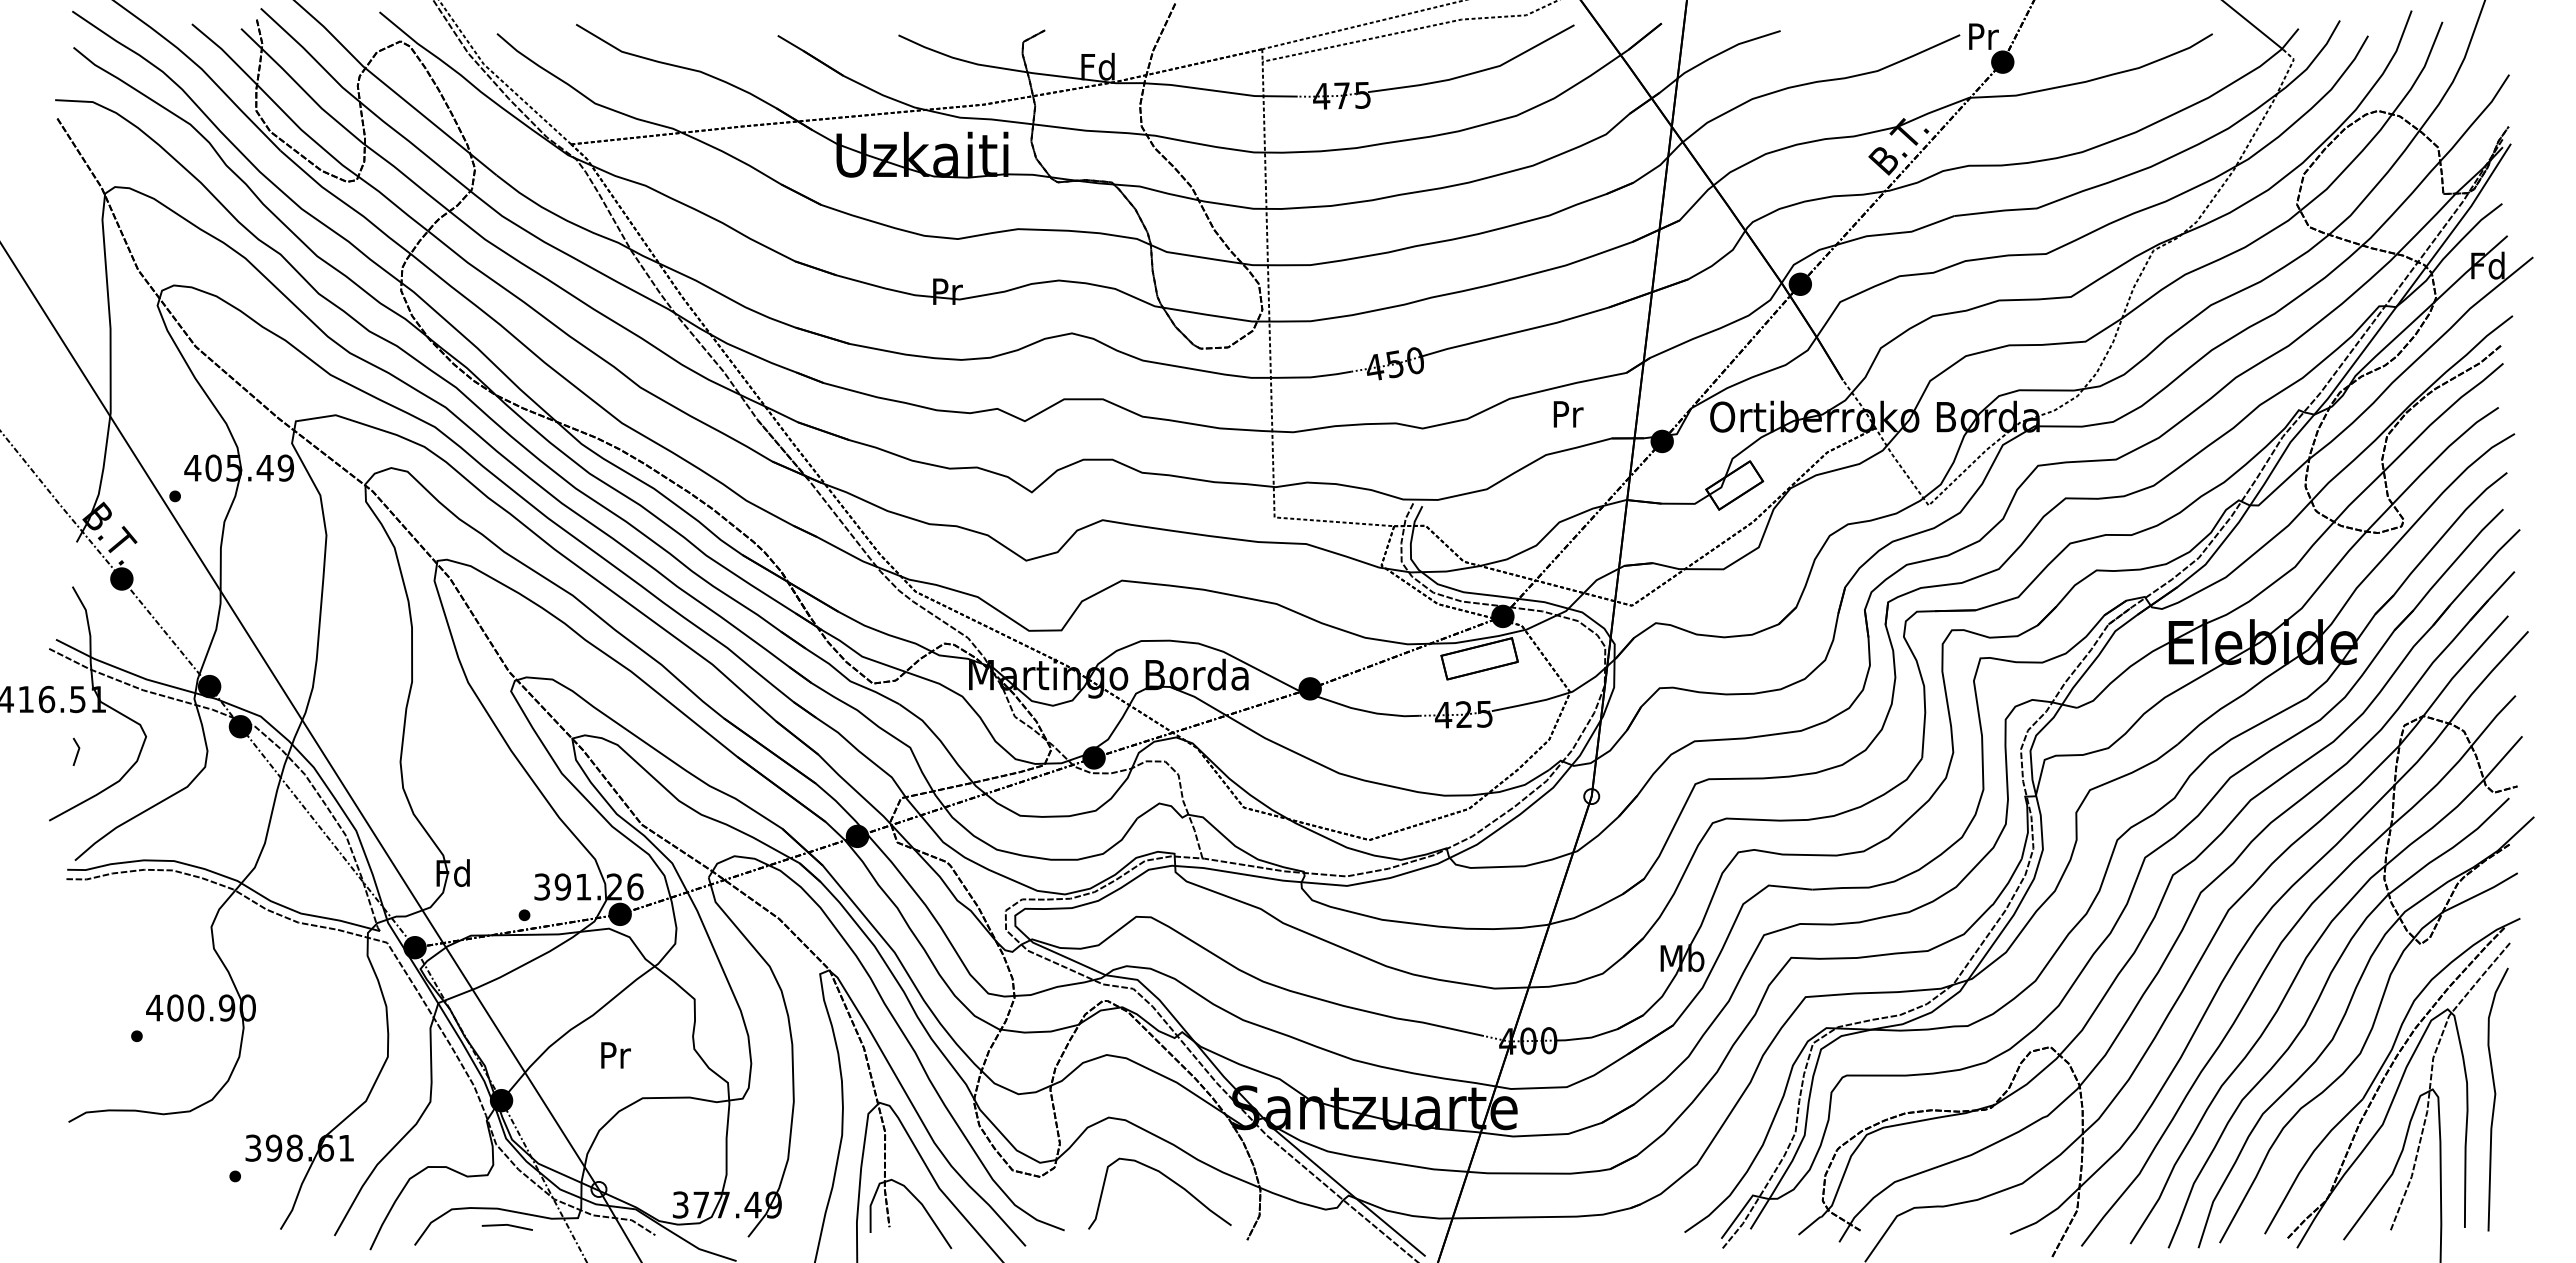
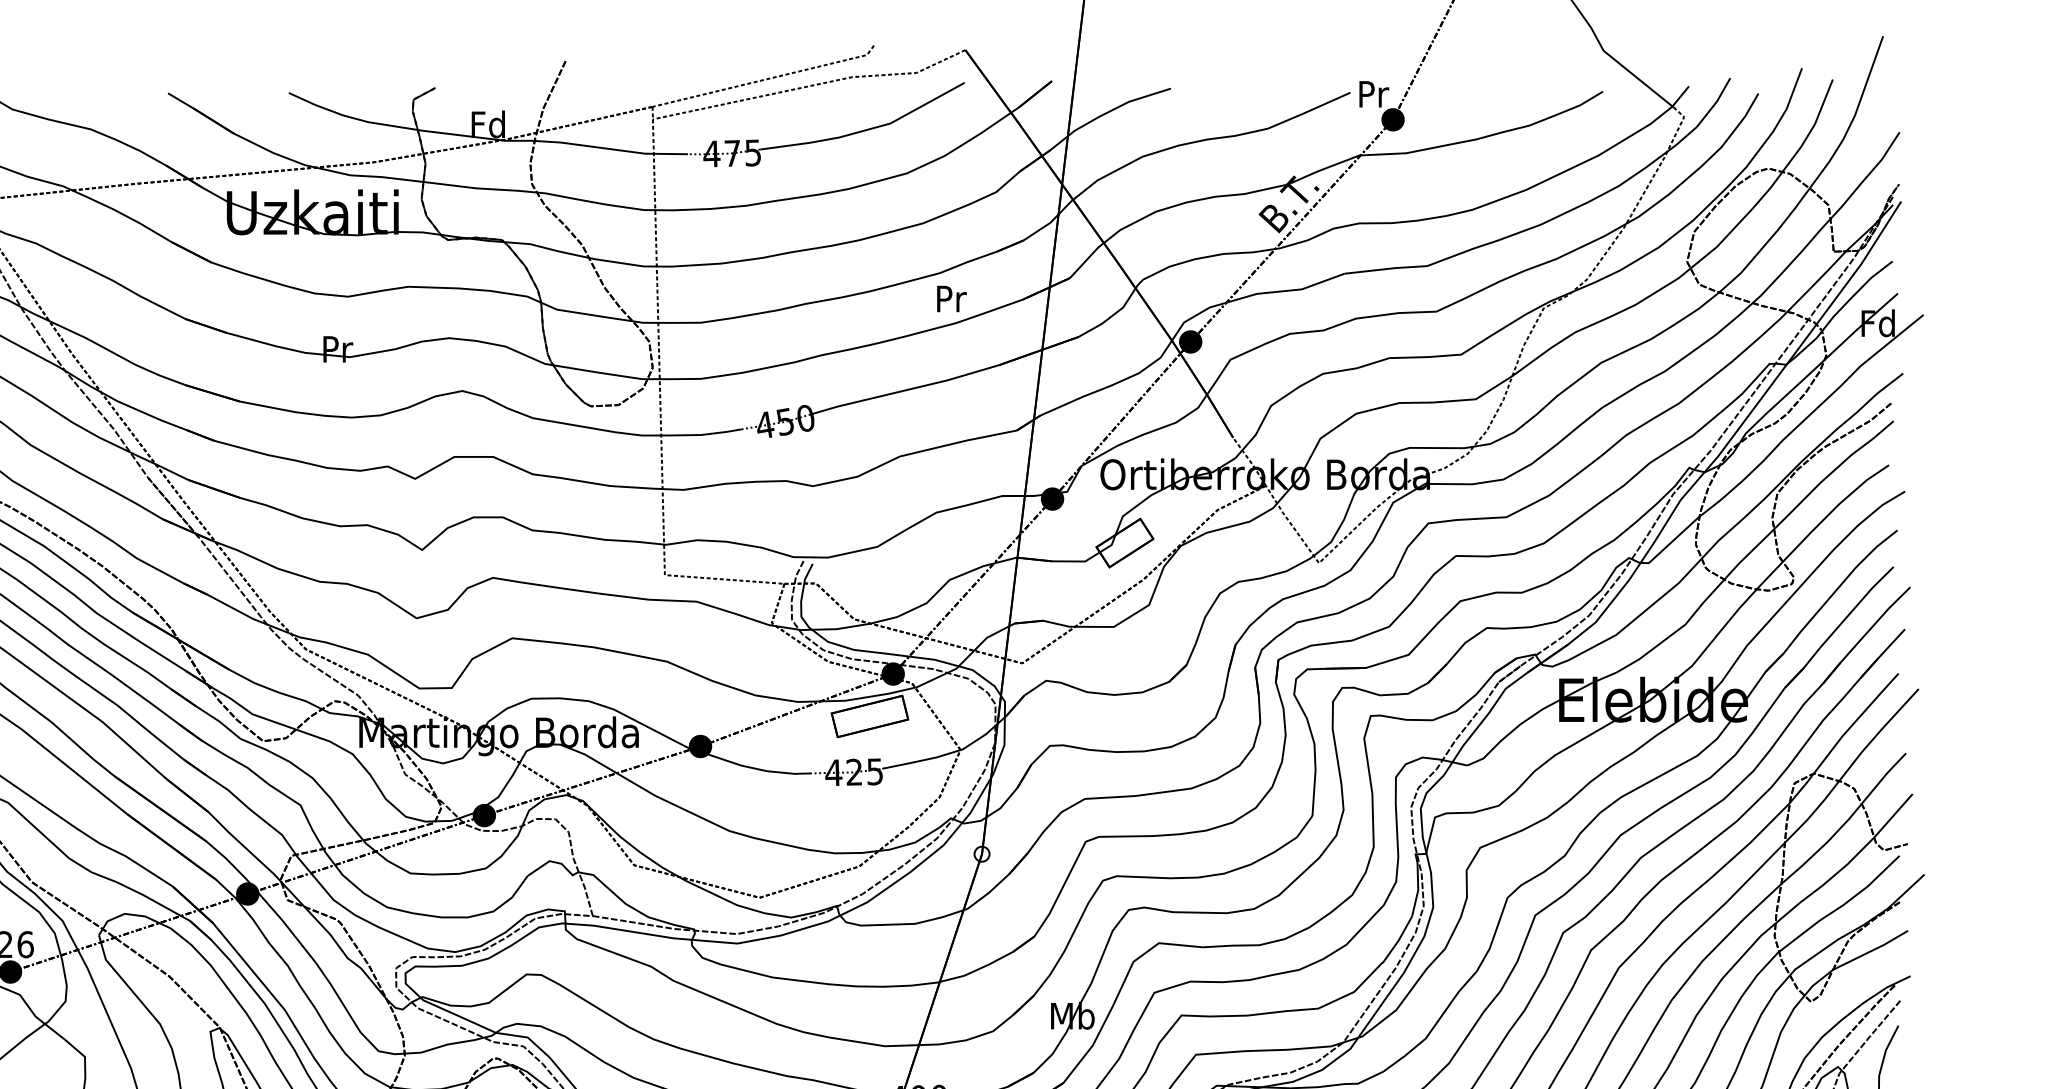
text: (1568, 414) -> (951, 299), moved

